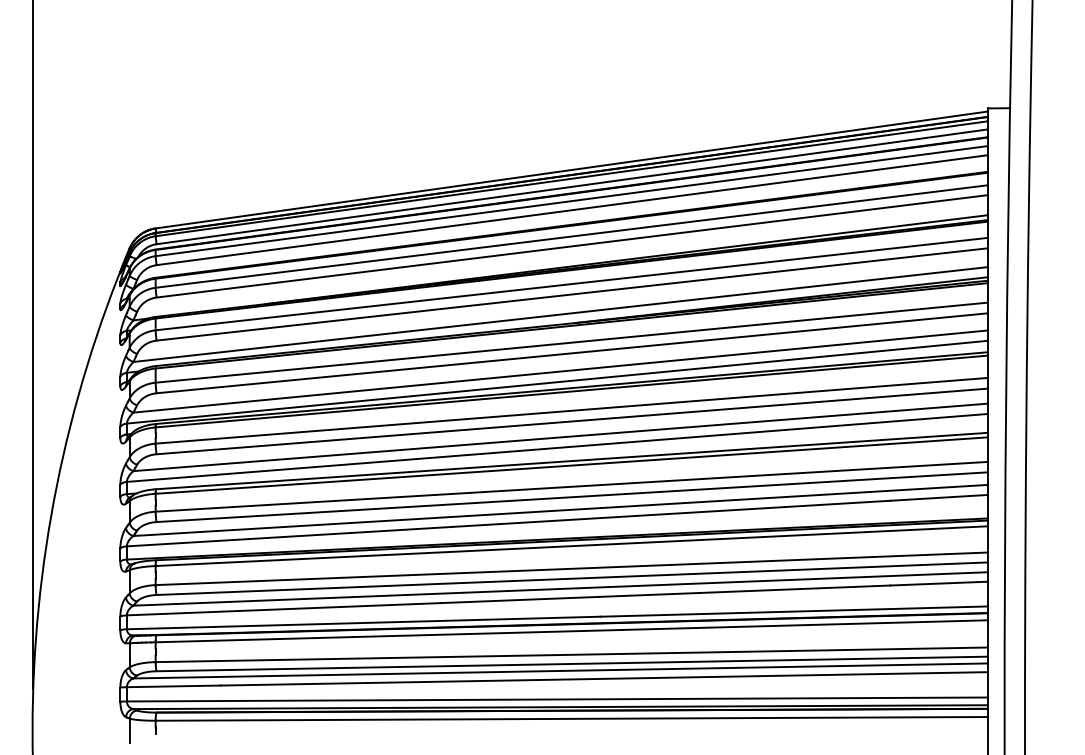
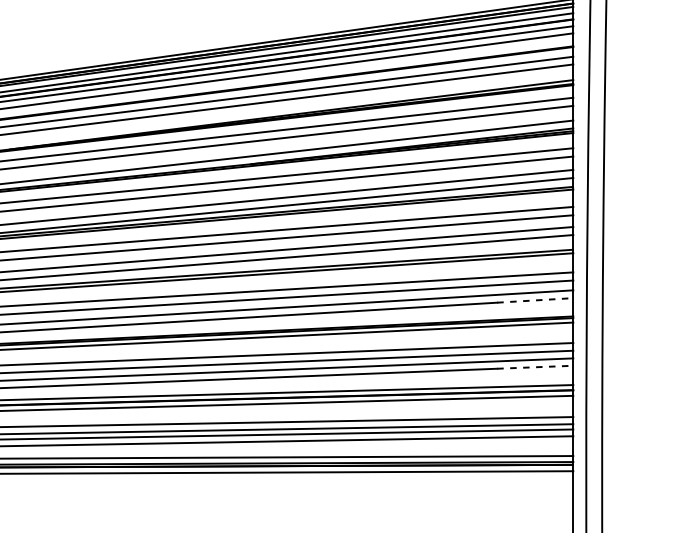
line: (939, 497) -> (535, 300), solid -> dashed
line: (939, 583) -> (535, 367), solid -> dashed

